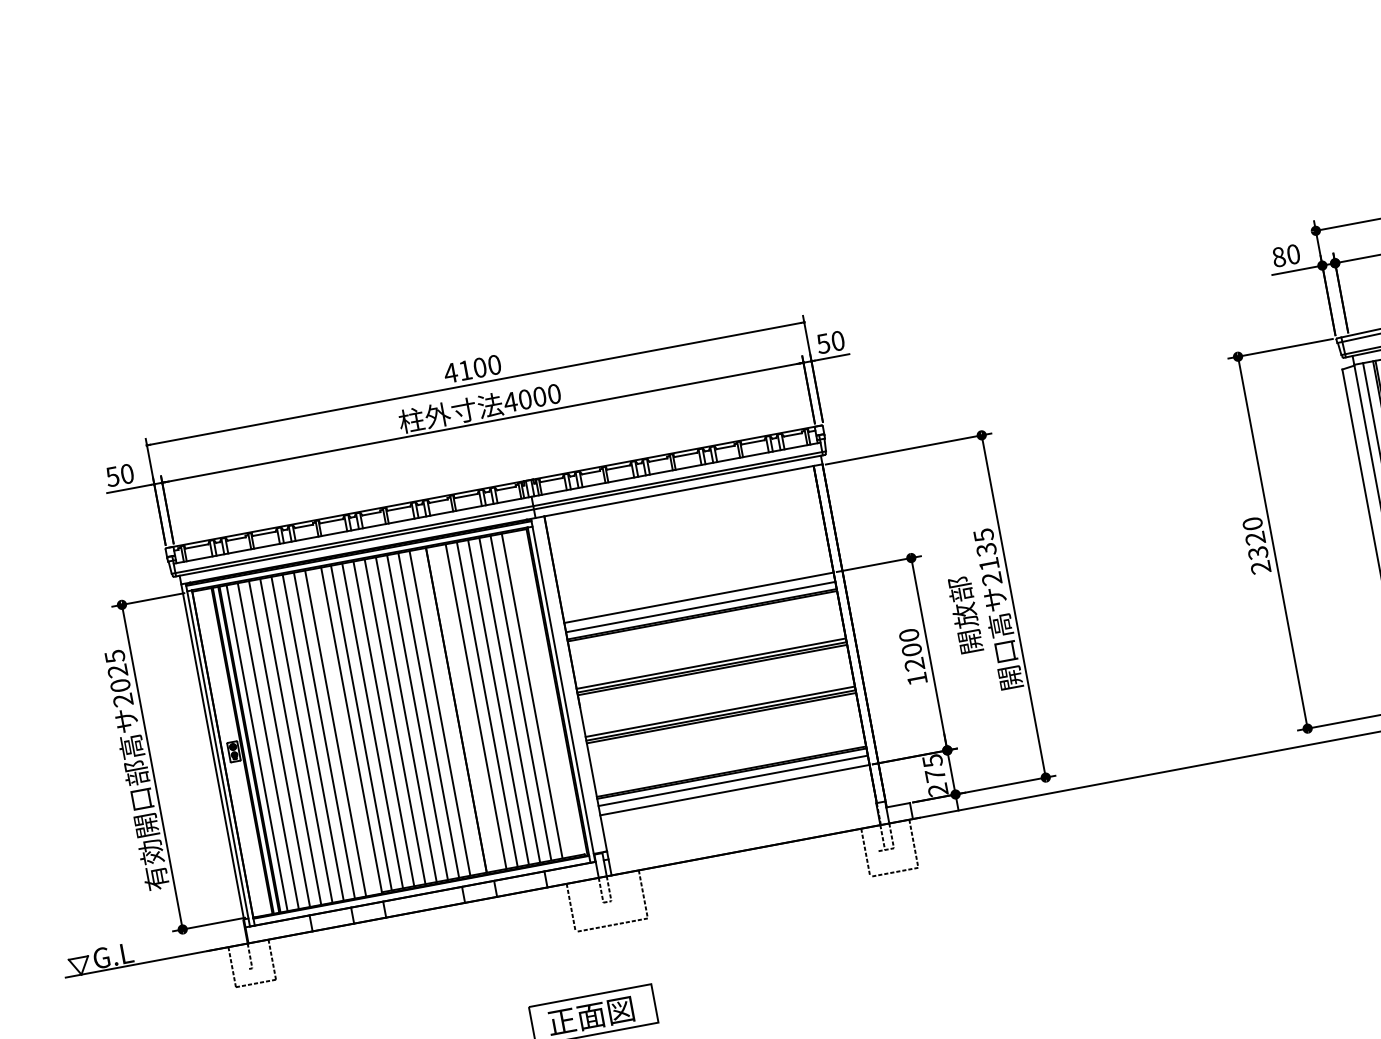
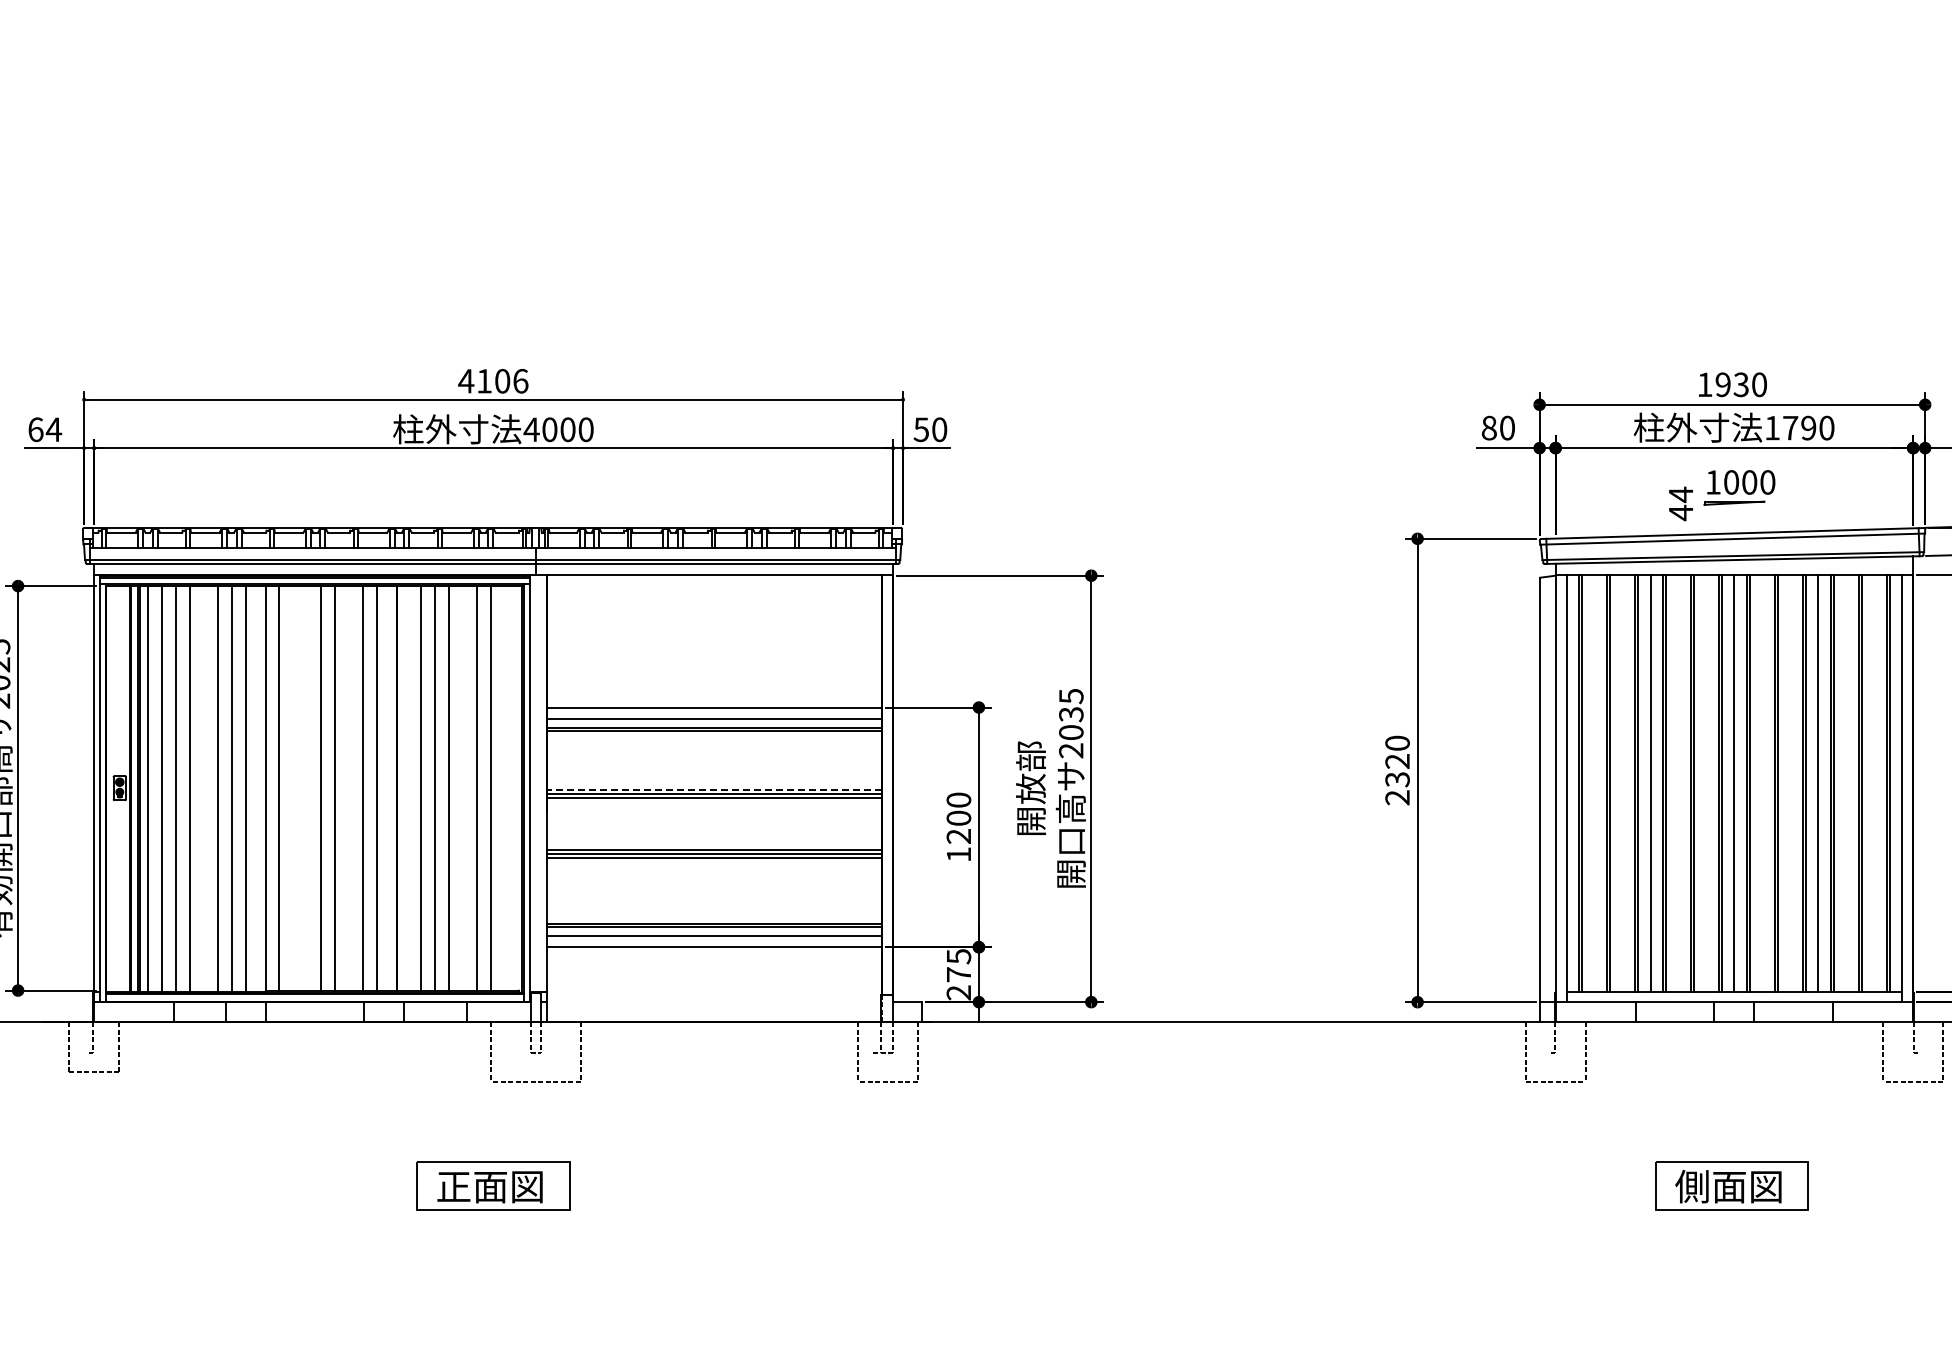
text: (494, 365) -> (520, 381), 4100 -> 4106
text: (120, 475) -> (45, 429), 50 -> 64
text: (989, 564) -> (1071, 732), 2135 -> 2035
line: (711, 663) -> (714, 789), solid -> dashed
line: (509, 700) -> (463, 788), removed
line: (417, 717) -> (348, 788), removed
line: (383, 724) -> (306, 788), removed
line: (372, 726) -> (292, 788), removed
line: (302, 740) -> (204, 789), removed

